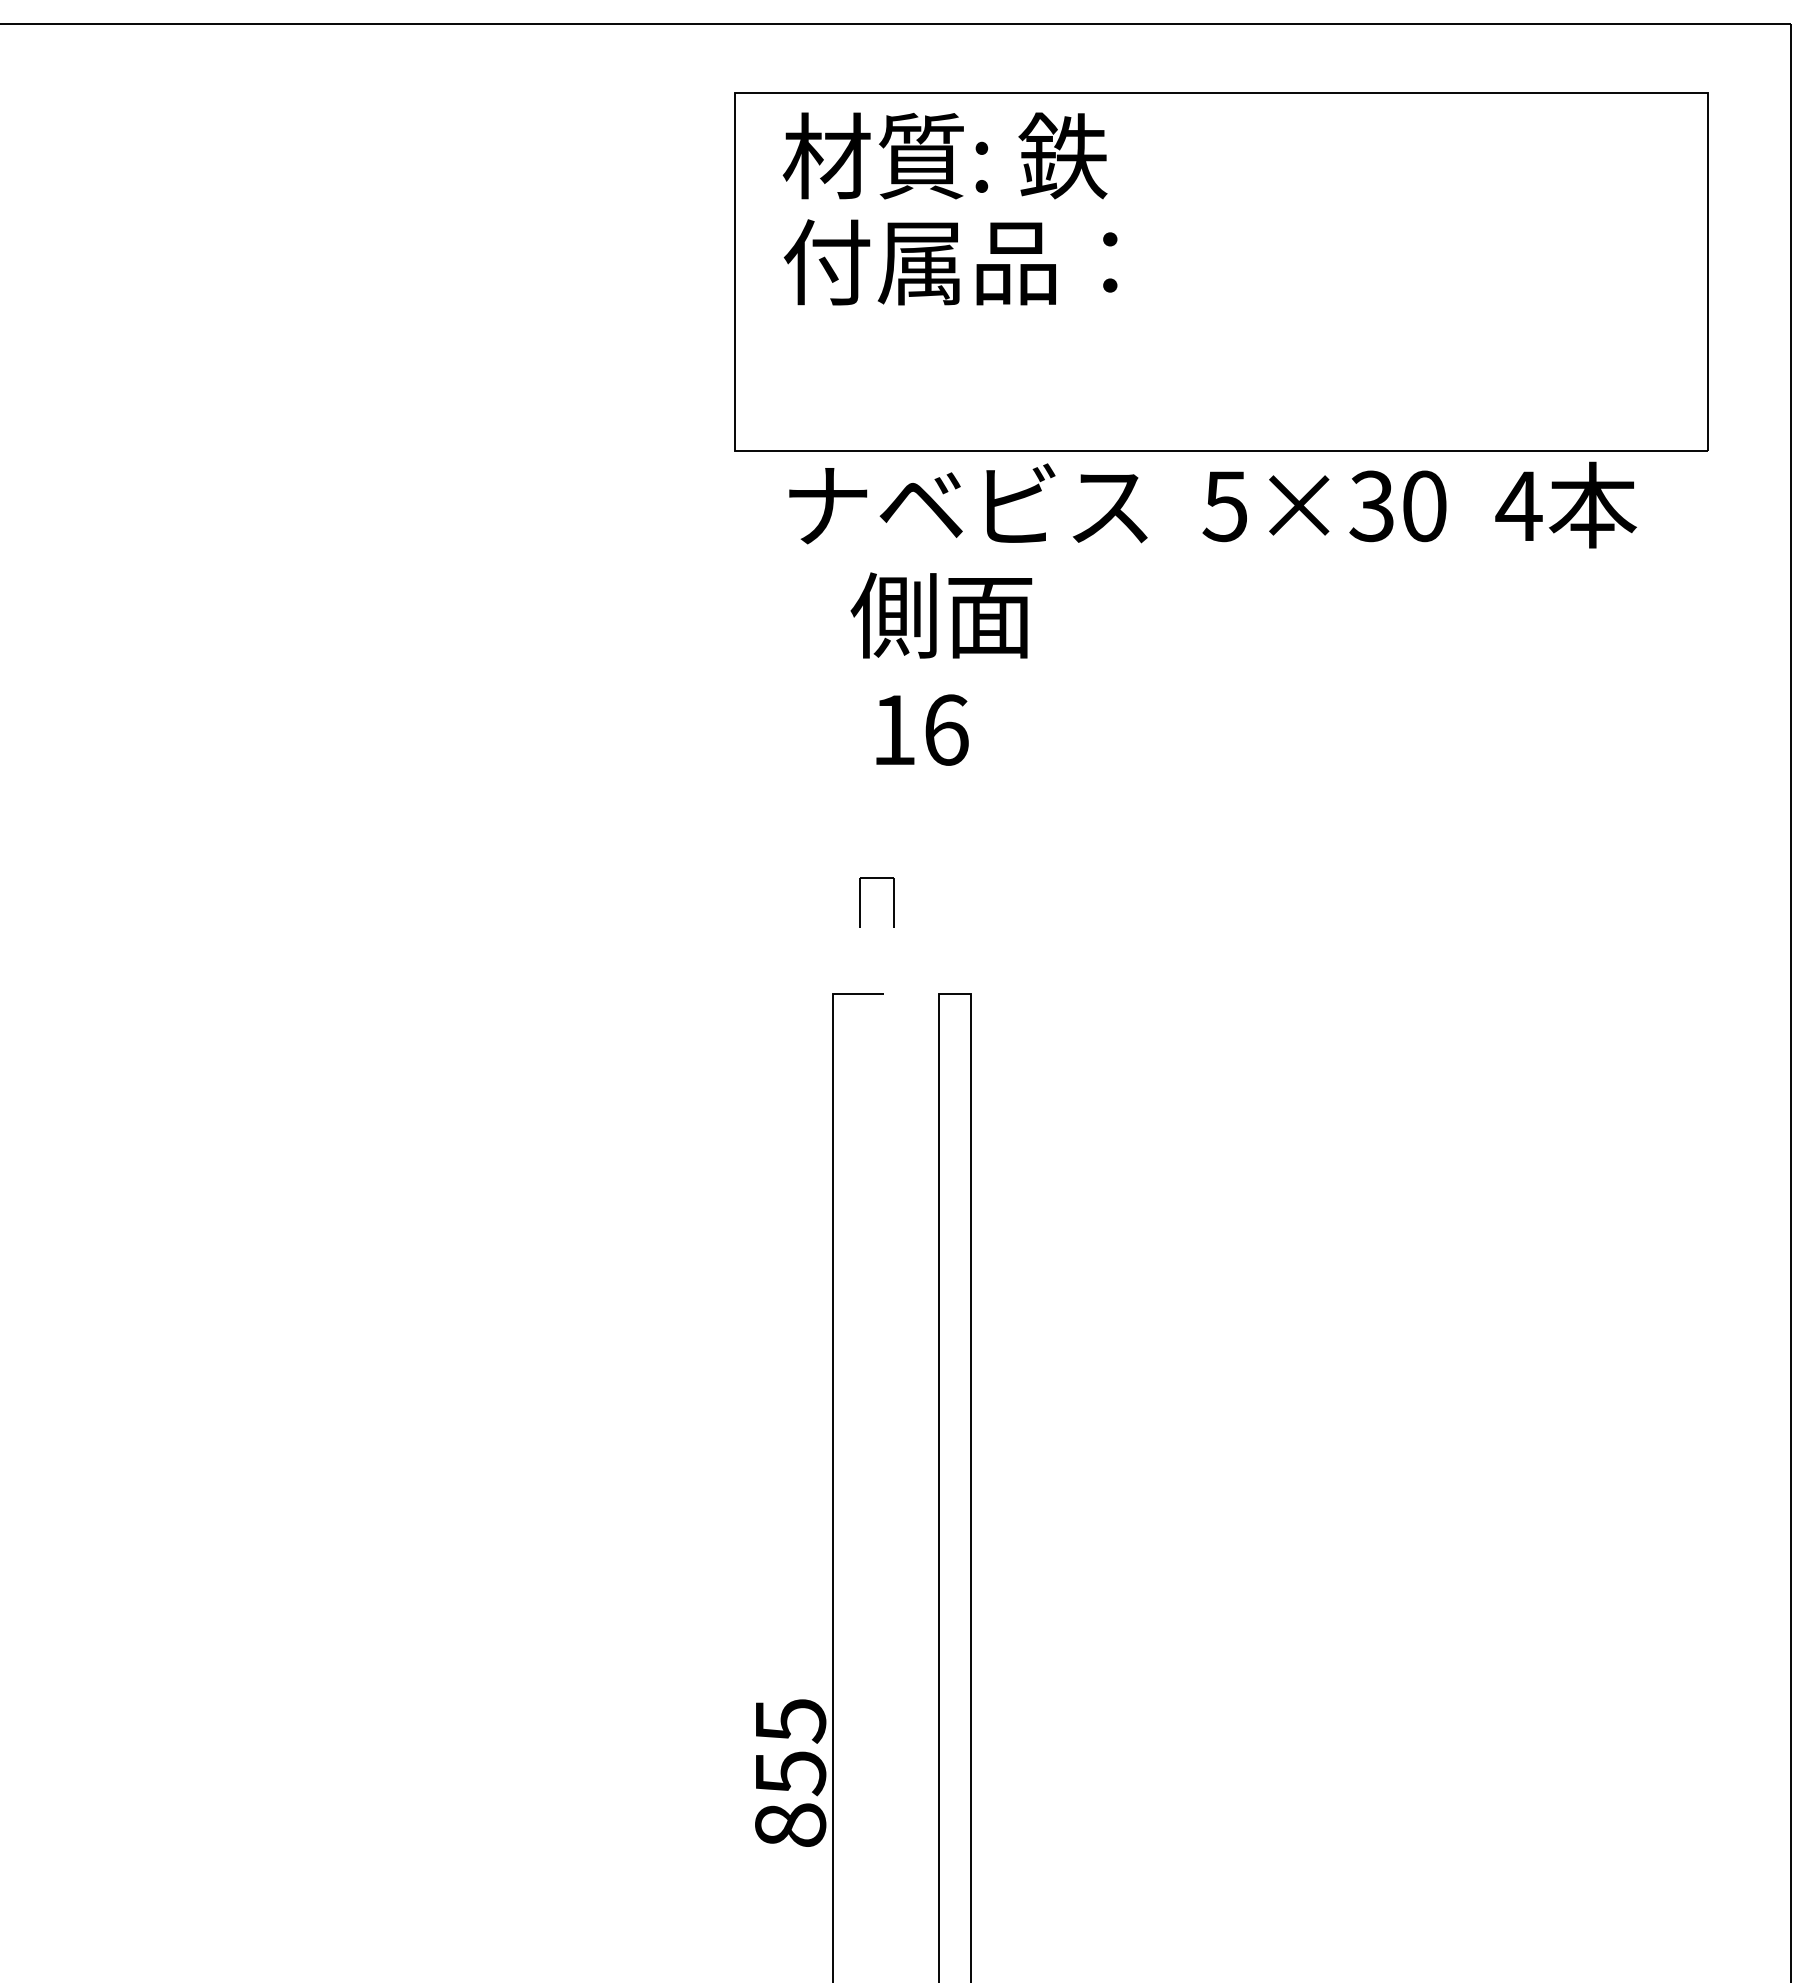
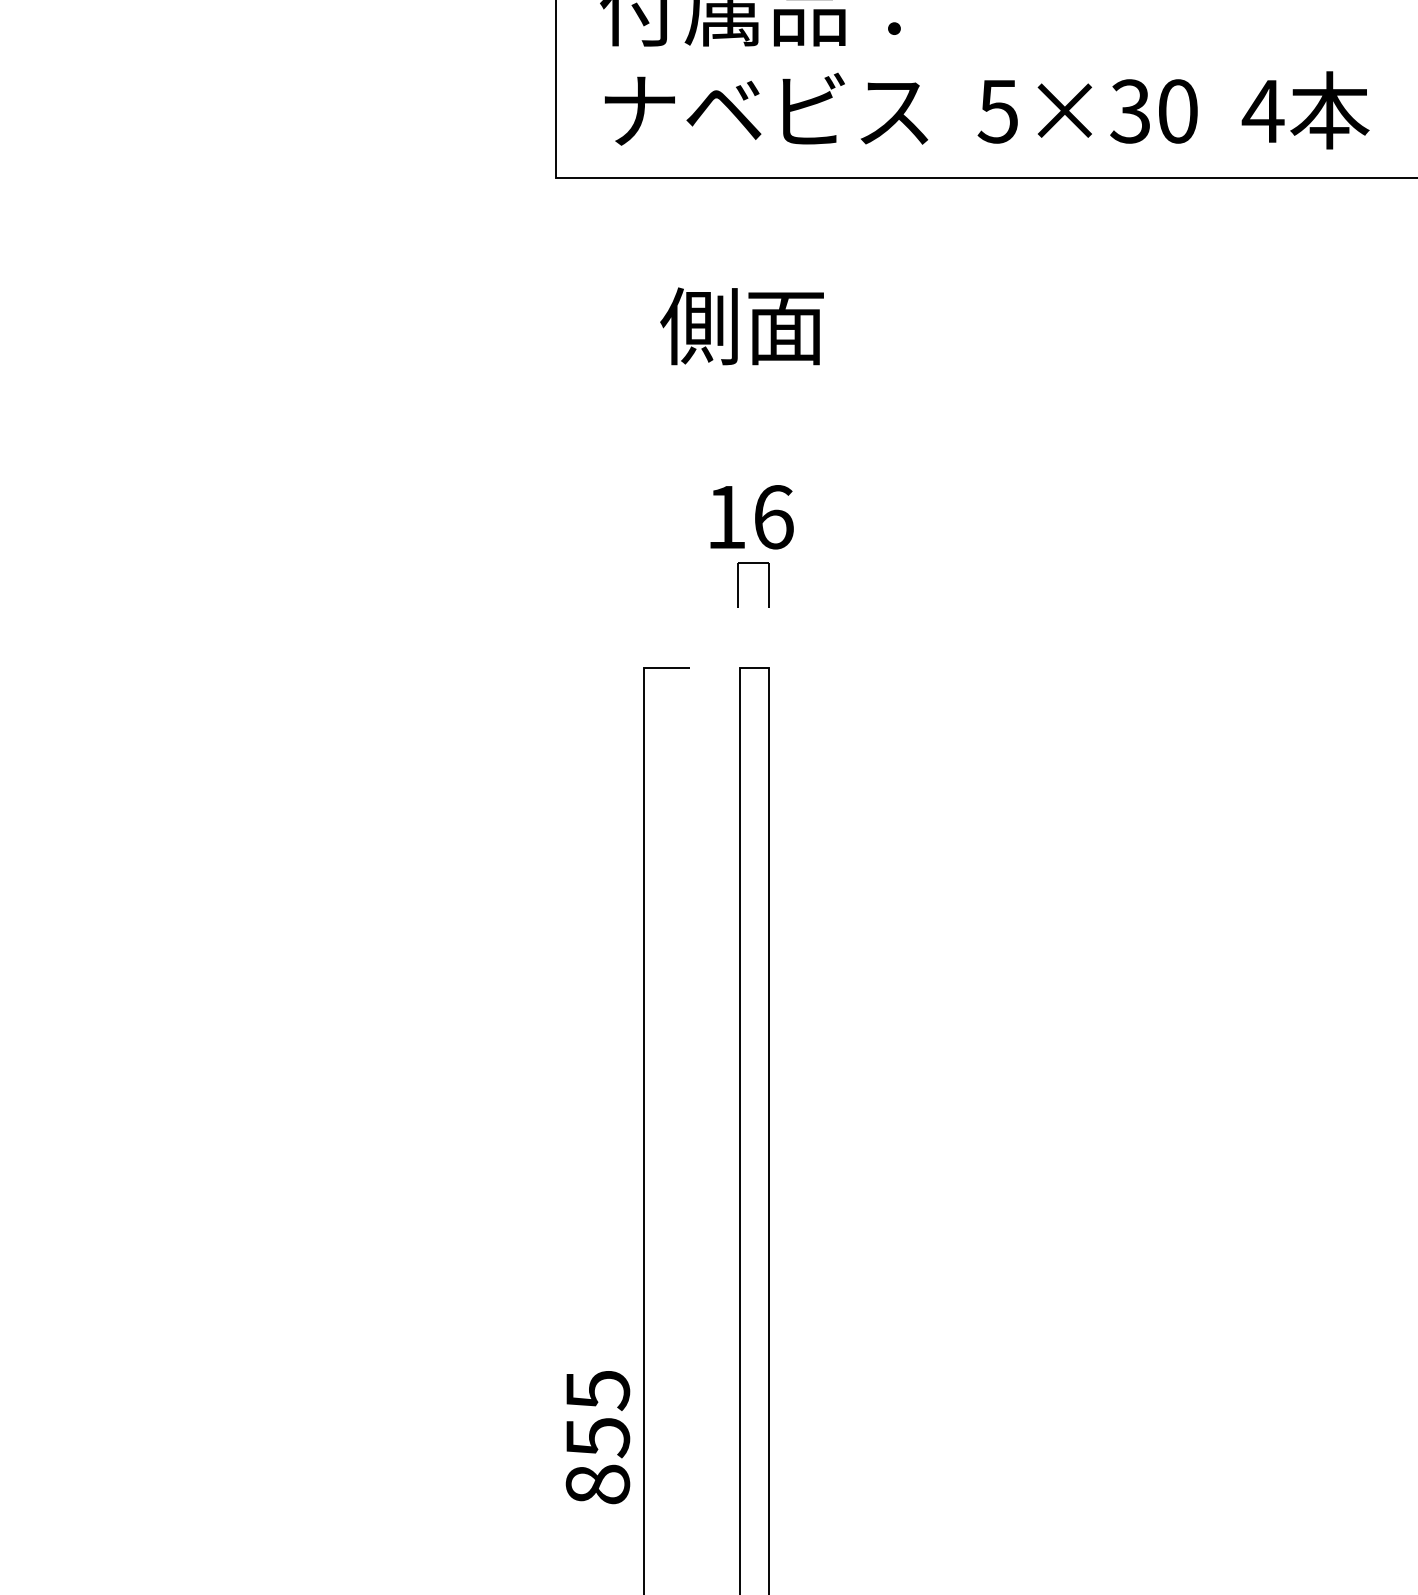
text: (1212, 504) -> (986, 109), moved
text: (922, 729) -> (752, 516), moved
part: (860, 902) -> (738, 585), moved
text: (790, 1772) -> (597, 1436), moved

